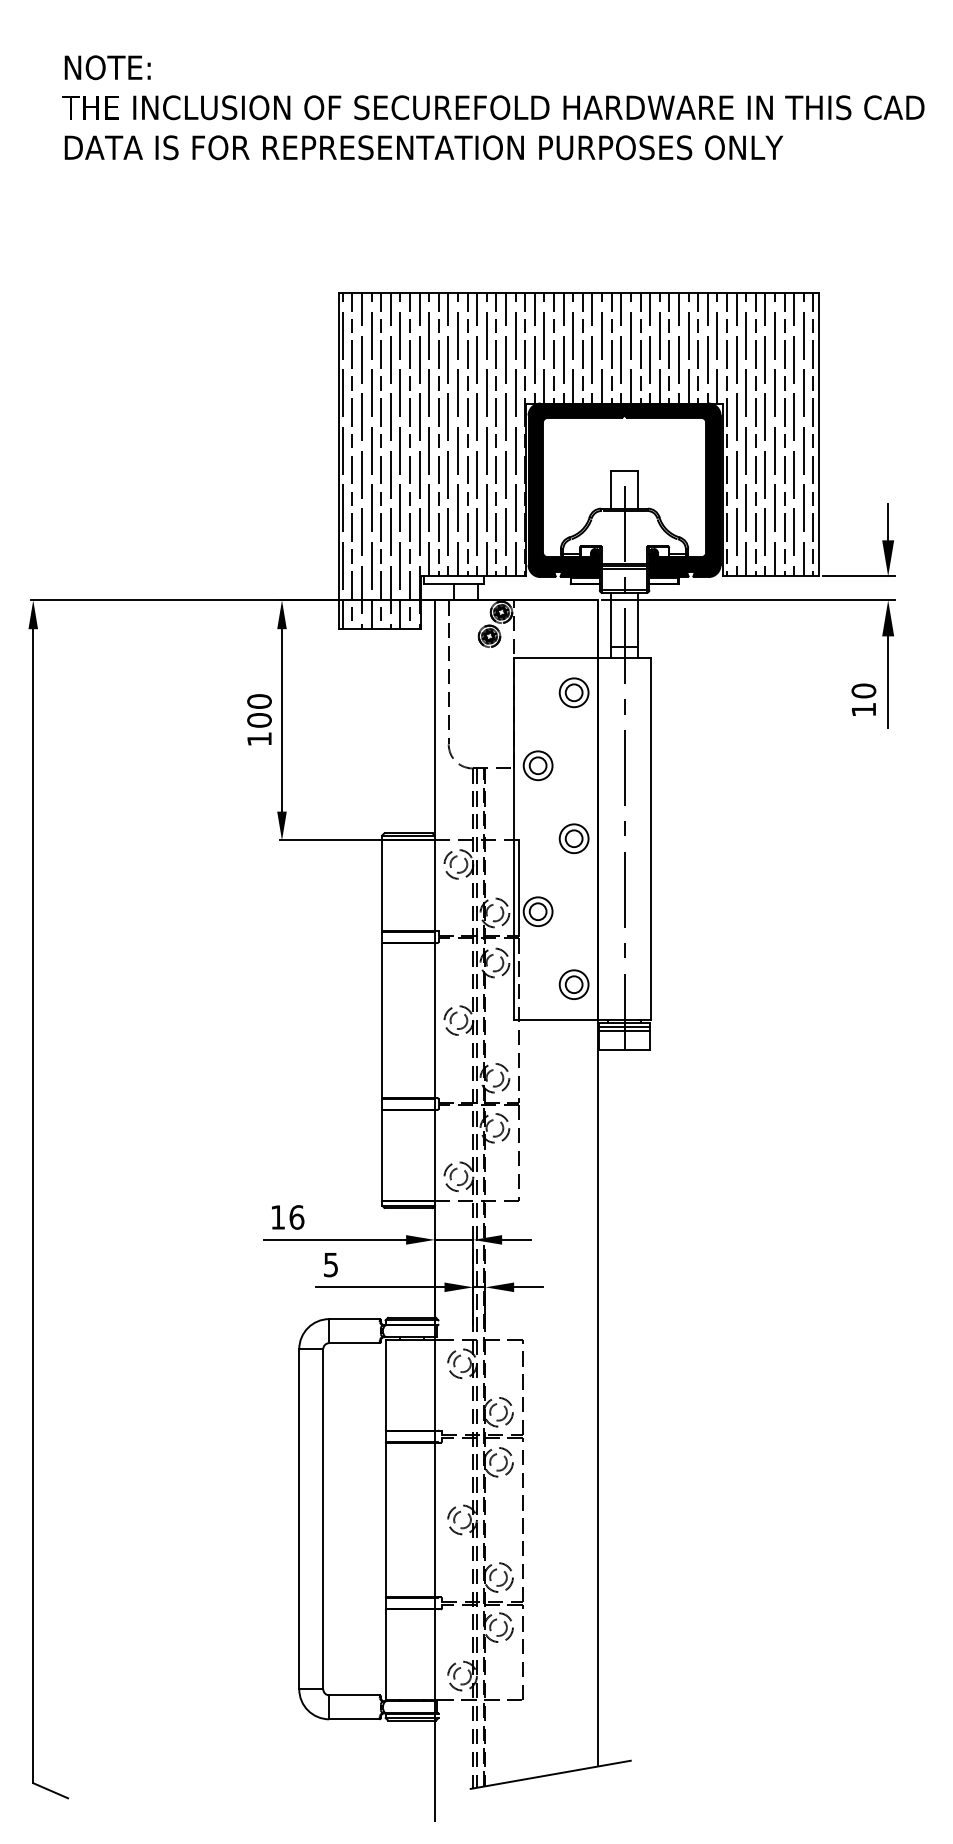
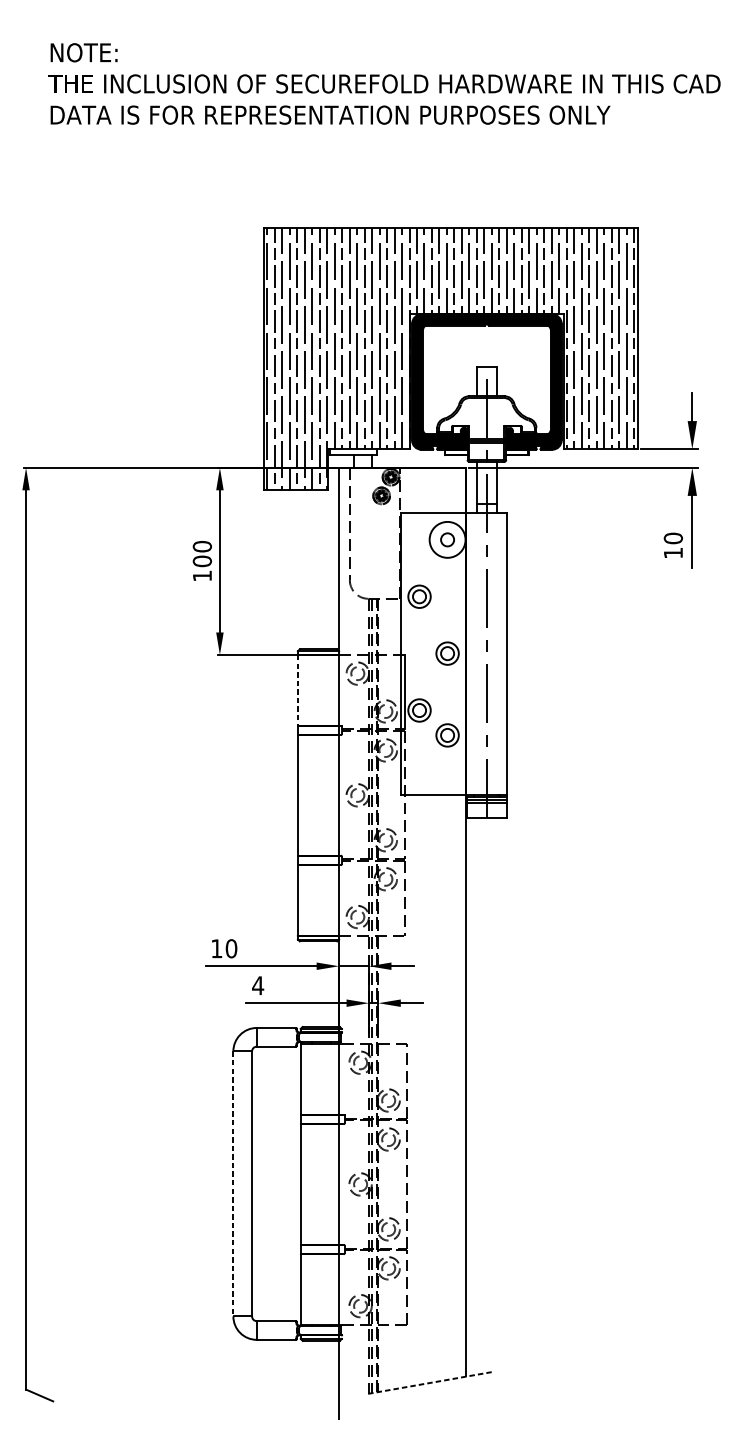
circle: (573, 692) -> (447, 539), size x1.6
line: (382, 886) -> (298, 690), solid -> dashed
part: (573, 984) -> (447, 735), moved
text: (296, 1217) -> (231, 948), 16 -> 10
text: (330, 1265) -> (257, 986), 5 -> 4
line: (299, 1519) -> (233, 1184), solid -> dashed
line: (550, 1774) -> (429, 1382), solid -> dashed

